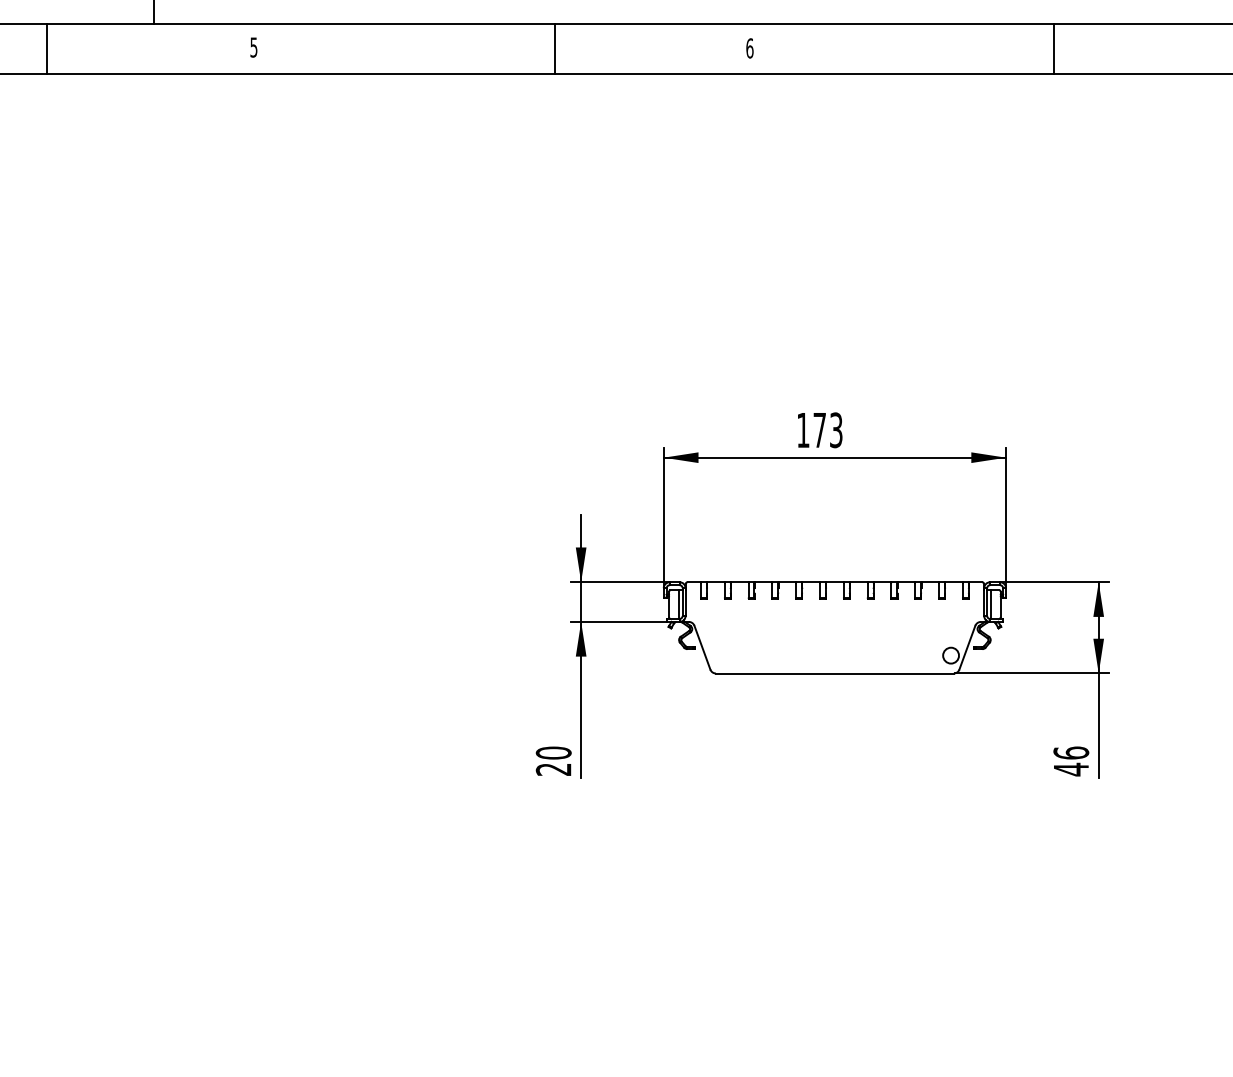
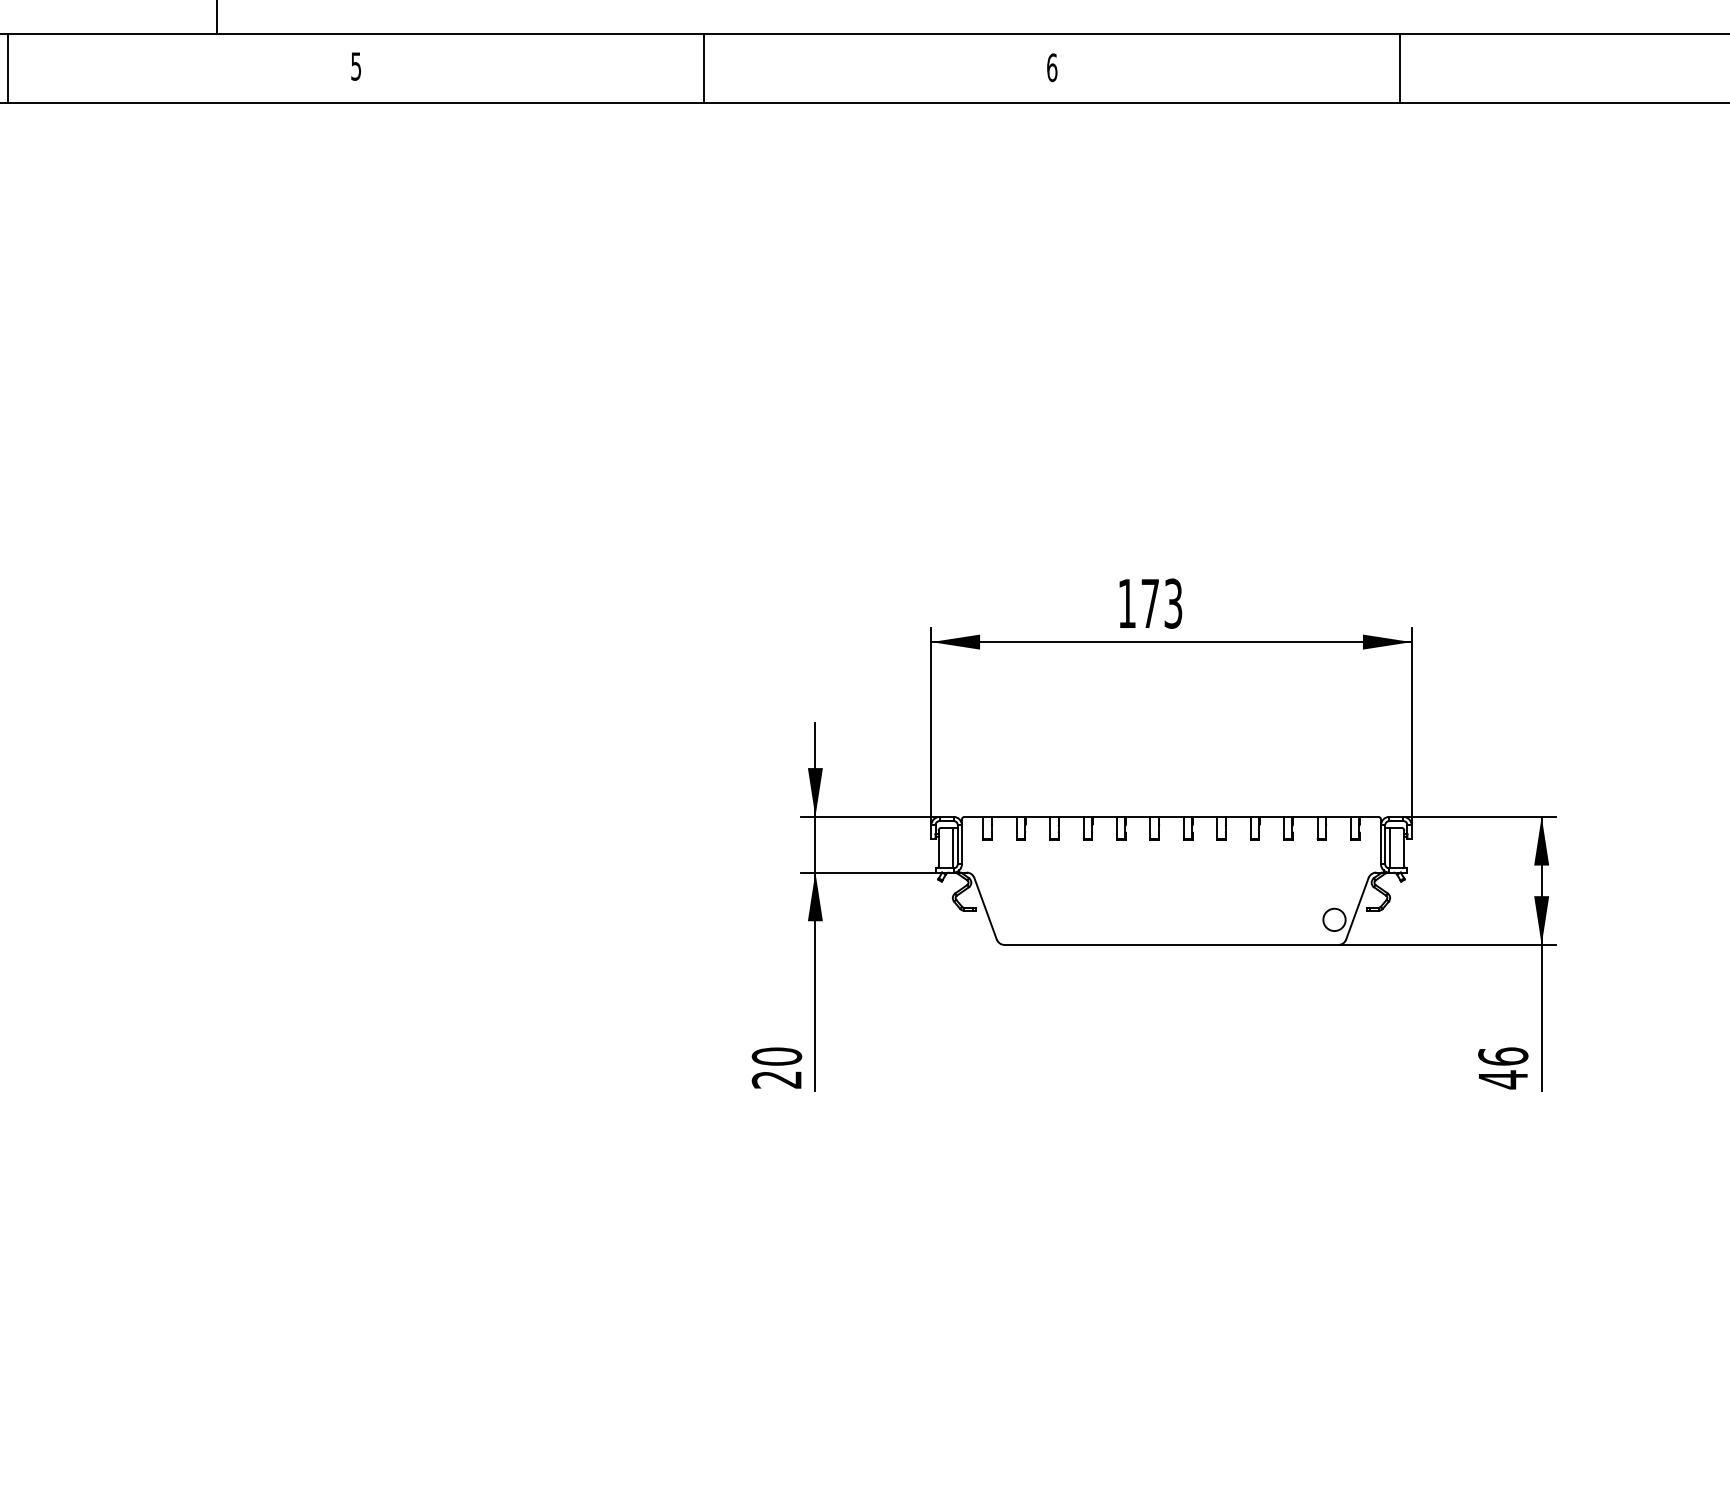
line: (46, 48) -> (7, 68), moved
line: (554, 48) -> (703, 68), moved
line: (1053, 48) -> (1399, 68), moved

